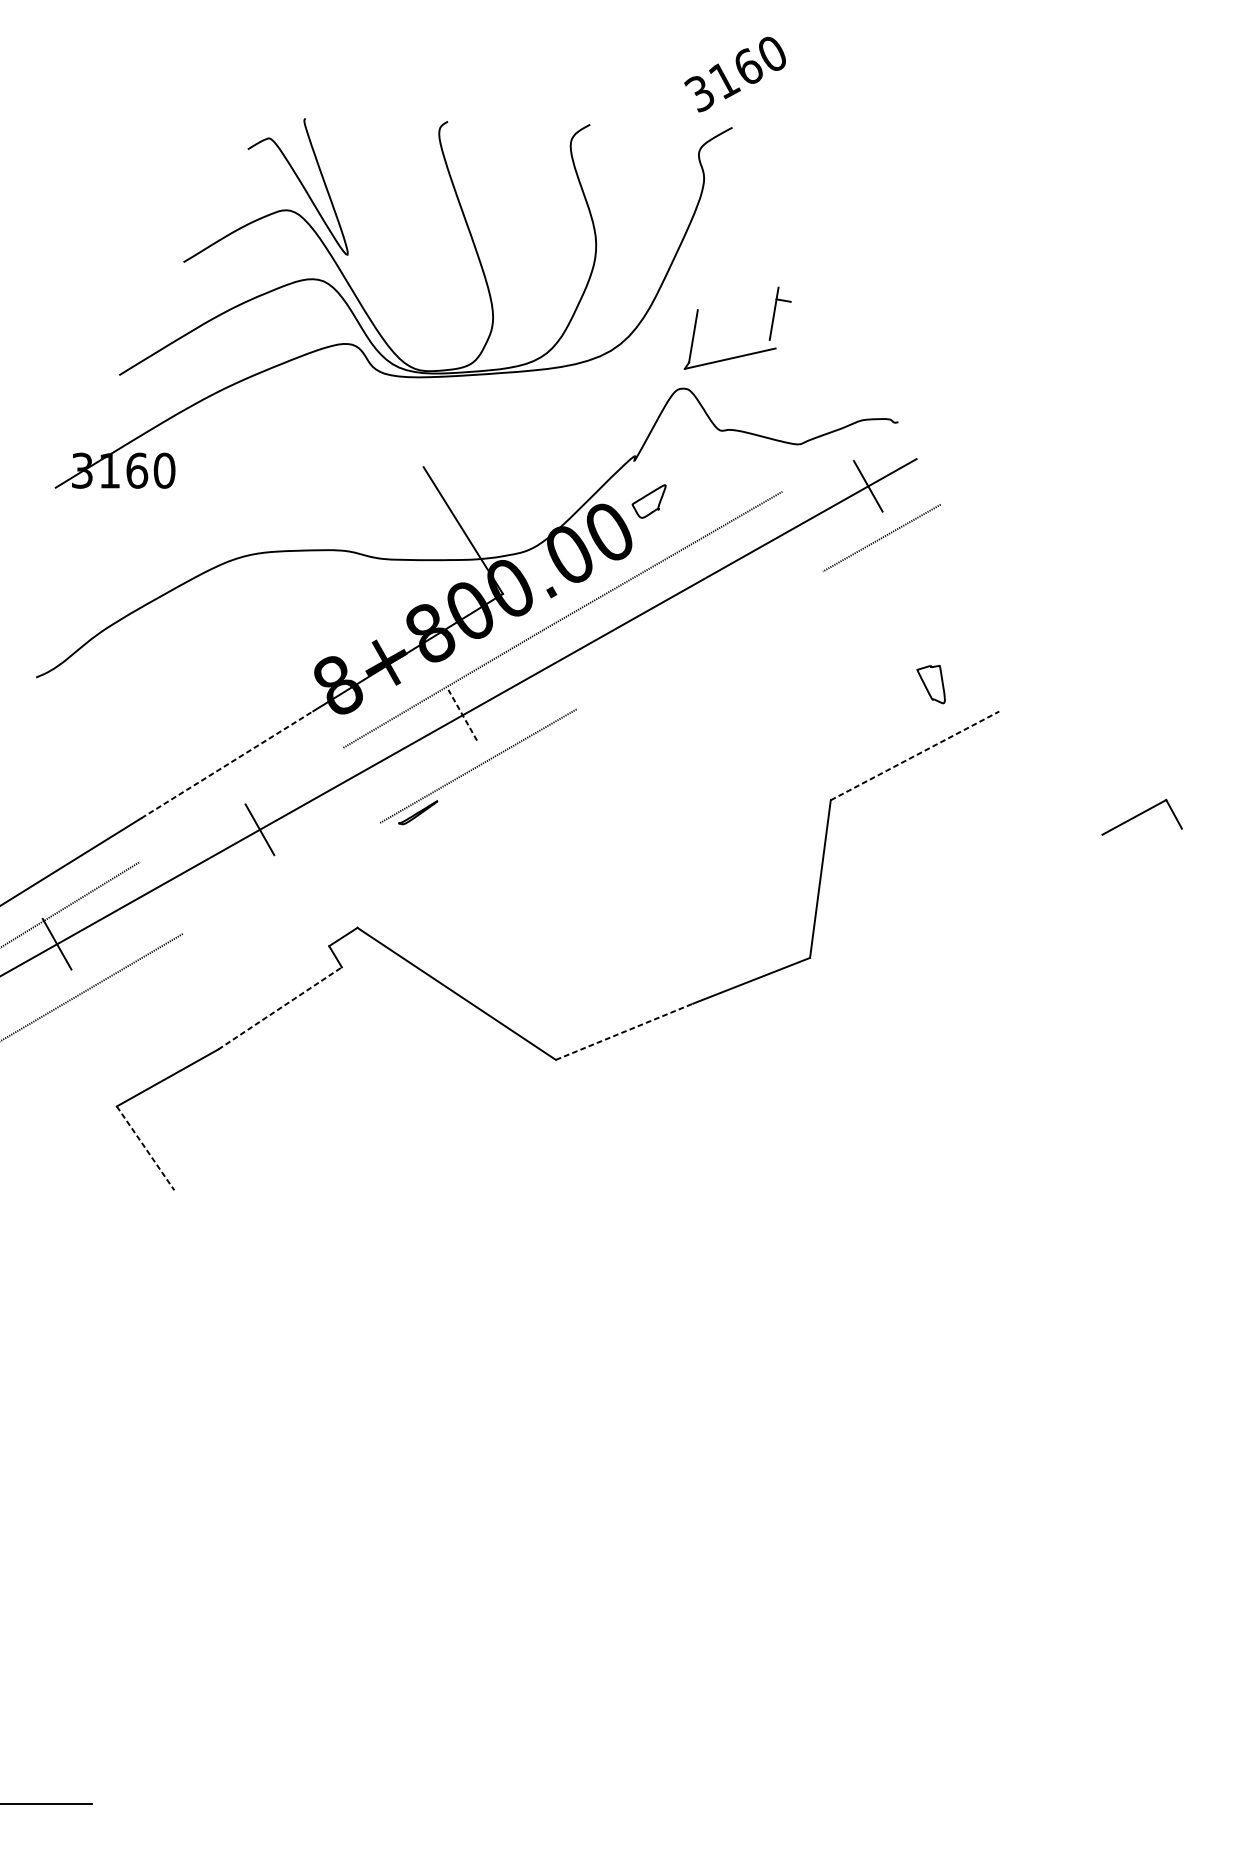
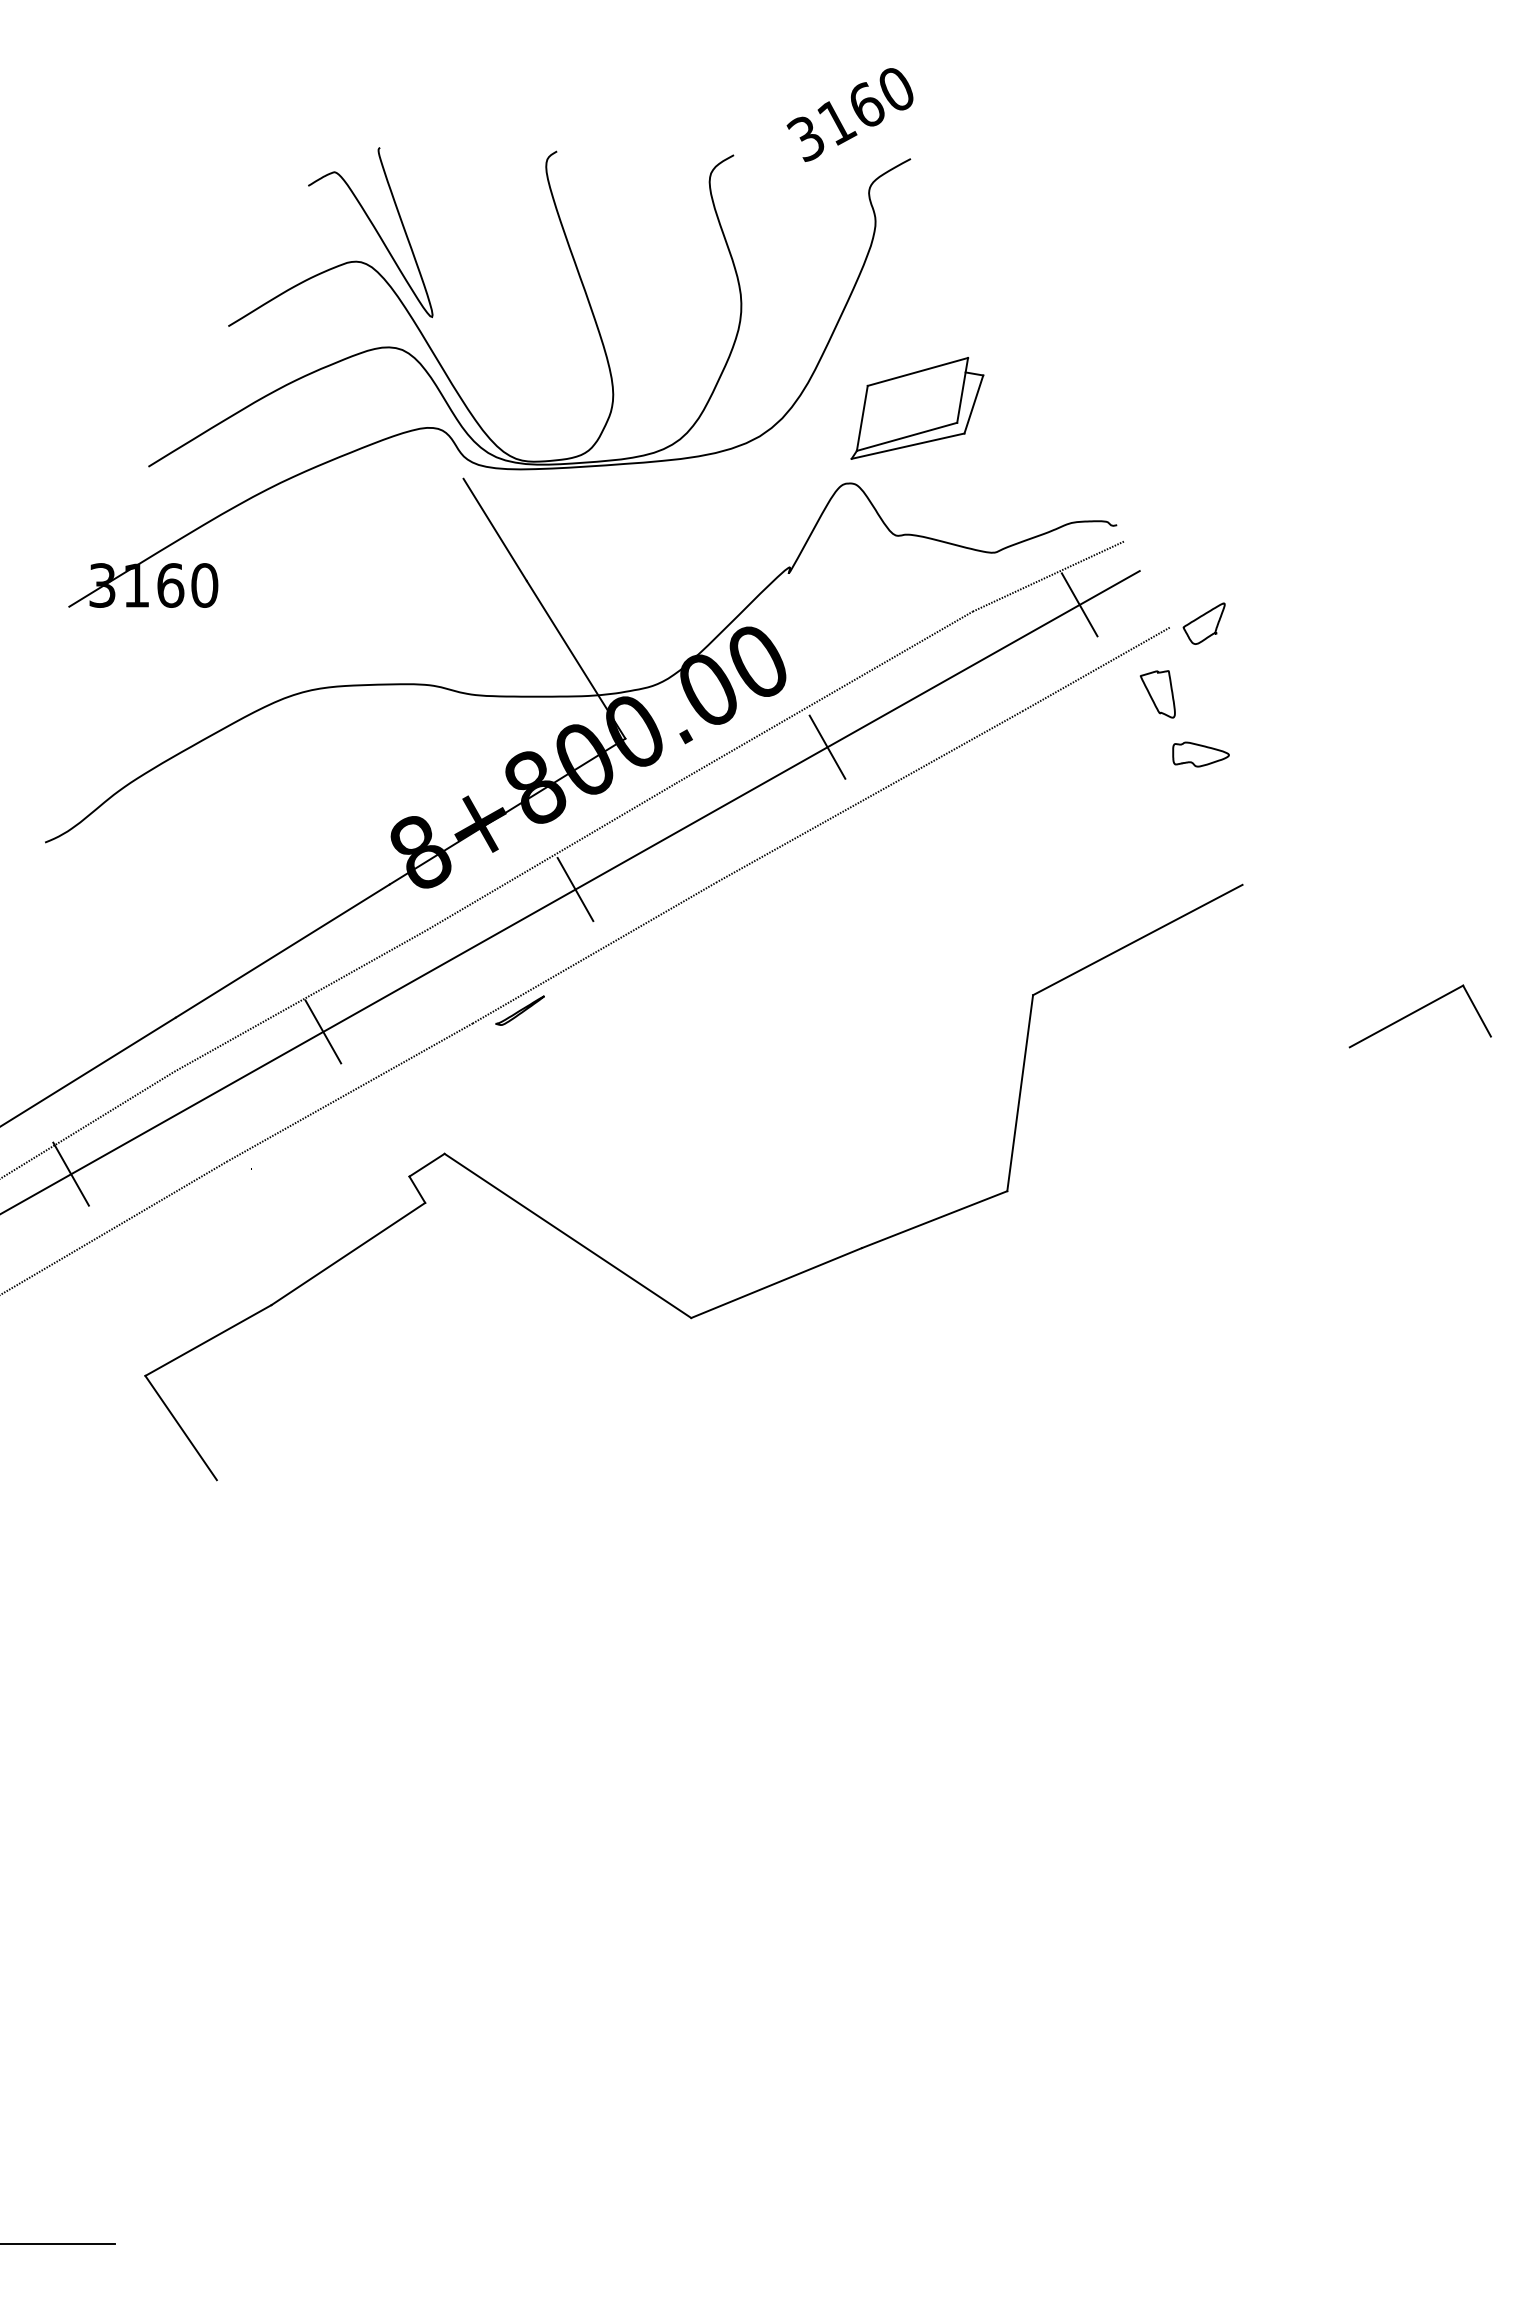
text: (734, 74) -> (849, 114), moved
line: (737, 298) -> (917, 371), added
line: (782, 325) -> (973, 404), added
line: (728, 350) -> (906, 436), added
line: (397, 425) -> (494, 529), added
line: (843, 463) -> (1048, 576), added
part: (648, 501) -> (1203, 623), moved
line: (665, 600) -> (827, 746), added
part: (965, 606) -> (1200, 754), added
line: (700, 640) -> (870, 796), added
part: (930, 684) -> (1157, 694), moved
line: (462, 715) -> (575, 889), dashed -> solid
line: (915, 755) -> (1138, 939), dashed -> solid
line: (227, 764) -> (283, 950), dashed -> solid
line: (241, 804) -> (300, 1000), added
part: (1141, 817) -> (1419, 1016), size x1.43
line: (280, 878) -> (349, 1092), added
line: (280, 1008) -> (348, 1253), dashed -> solid
line: (625, 1031) -> (777, 1282), dashed -> solid
line: (145, 1148) -> (181, 1428), dashed -> solid

